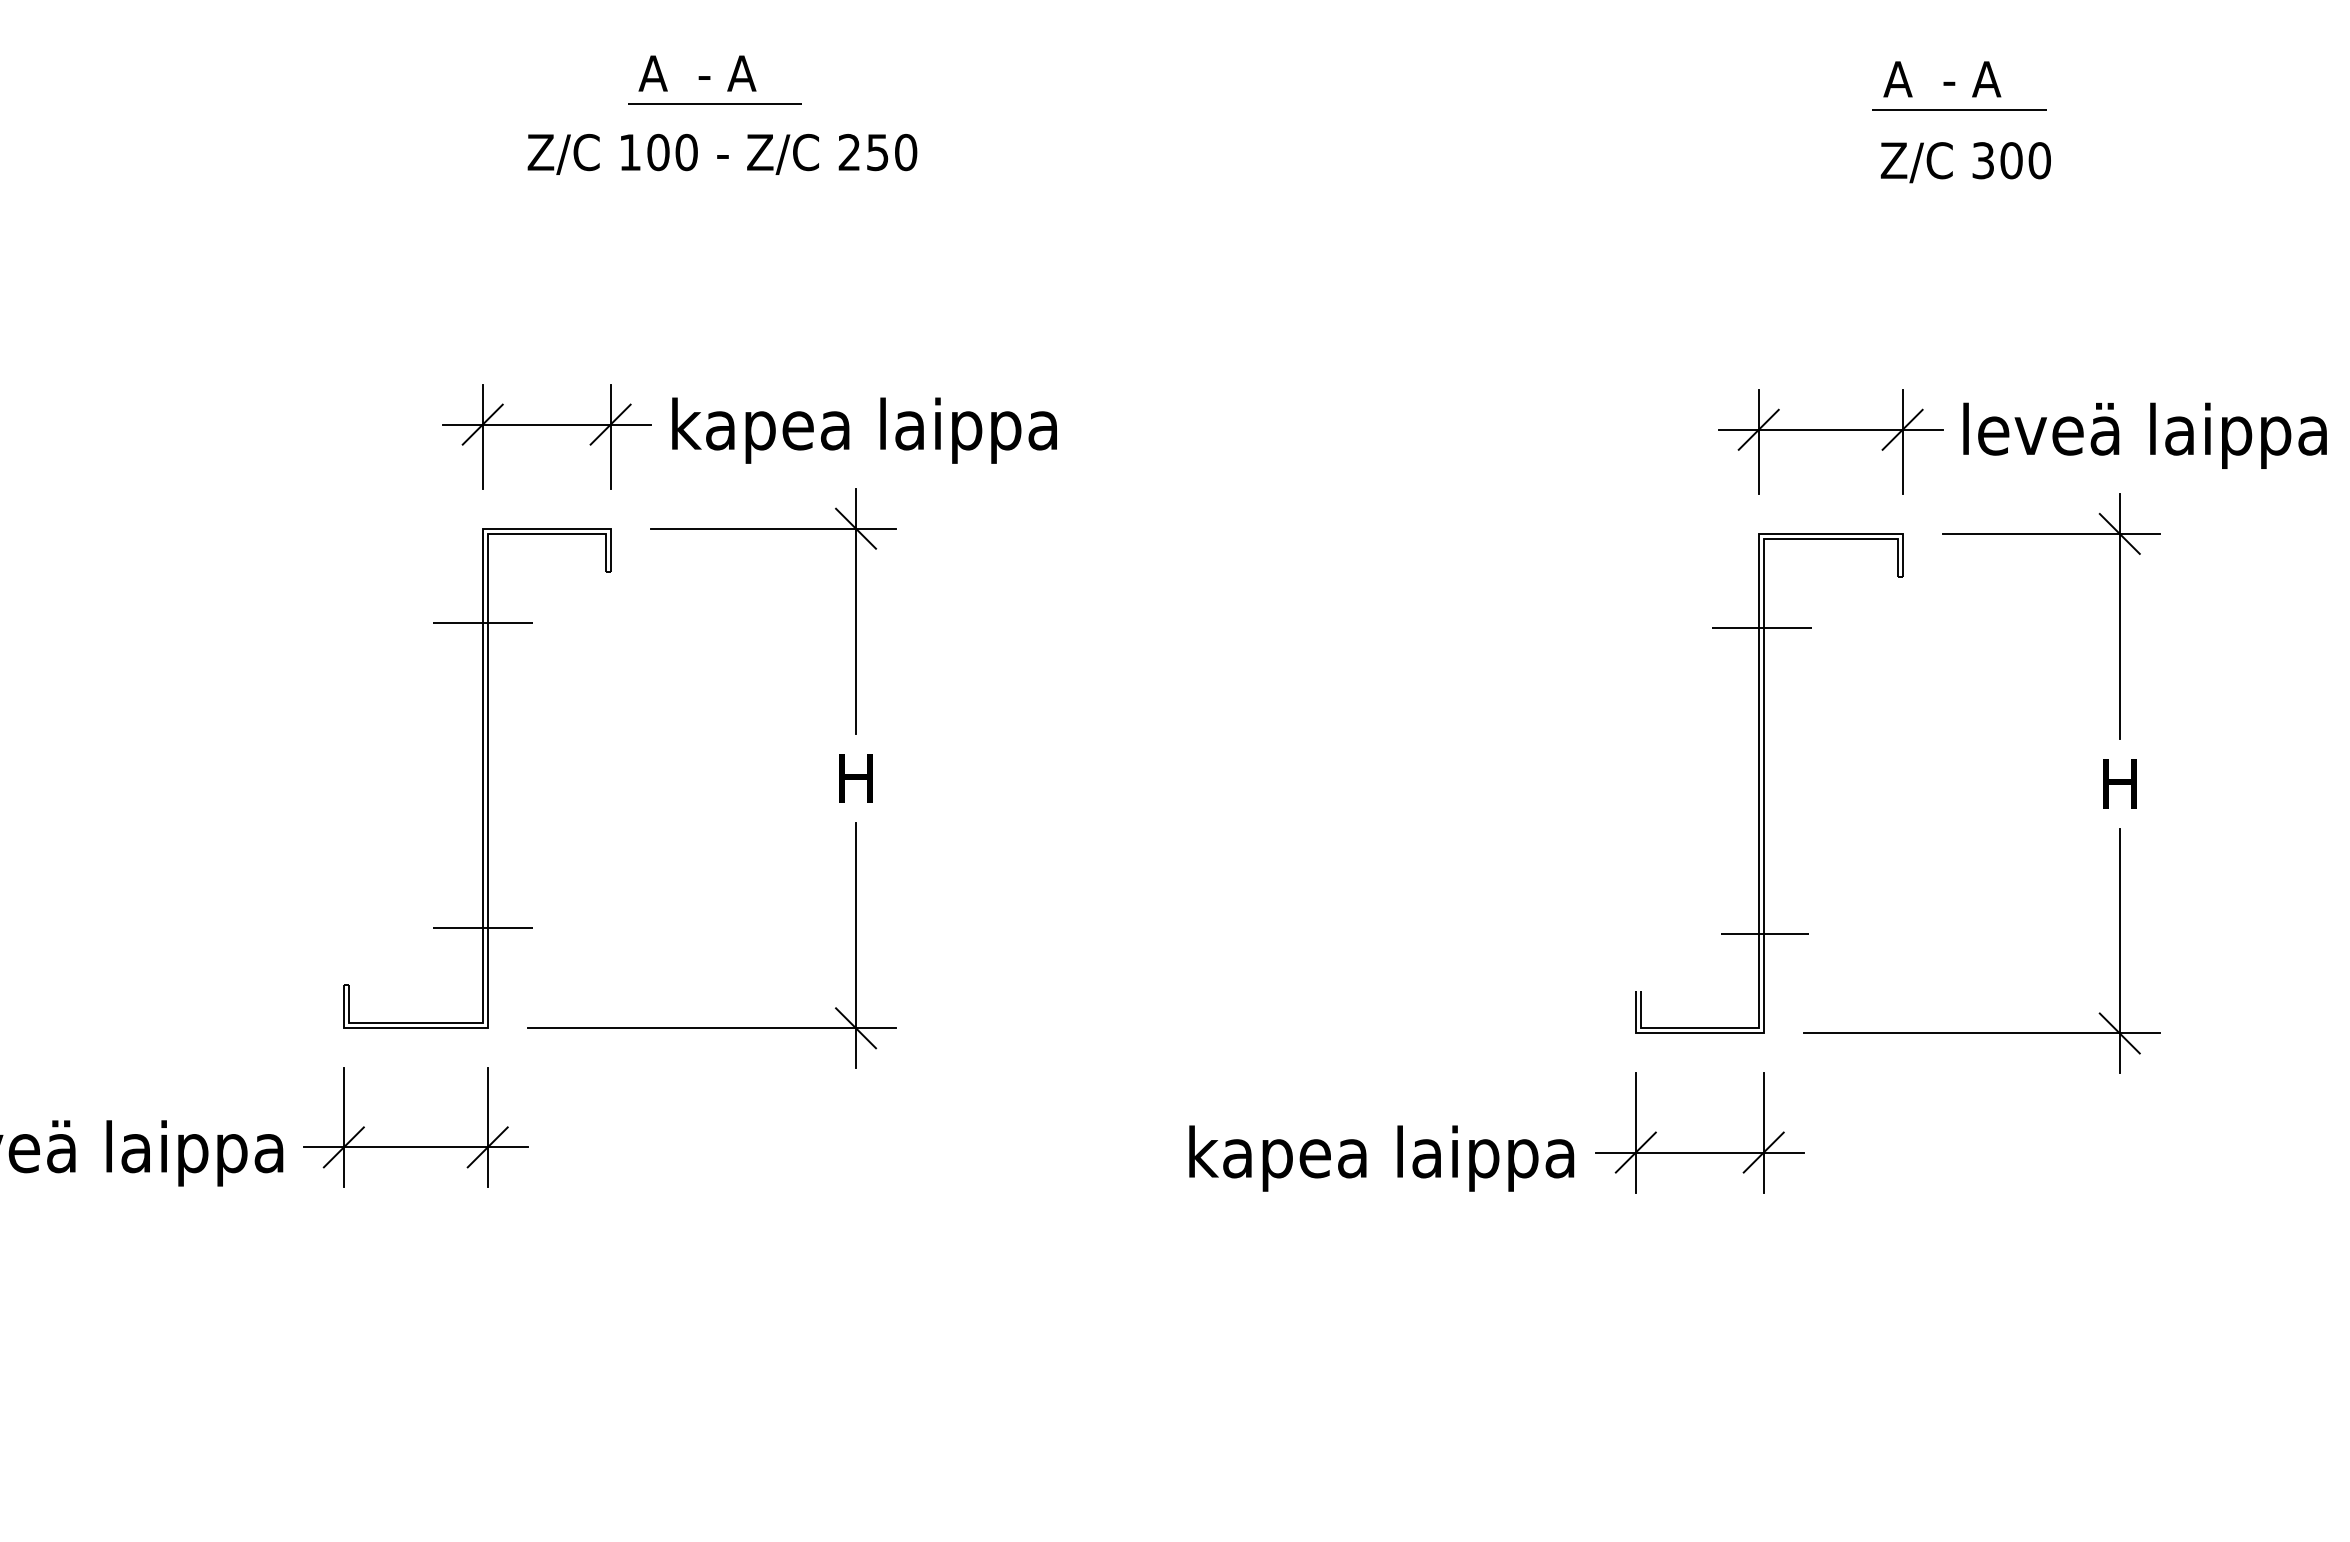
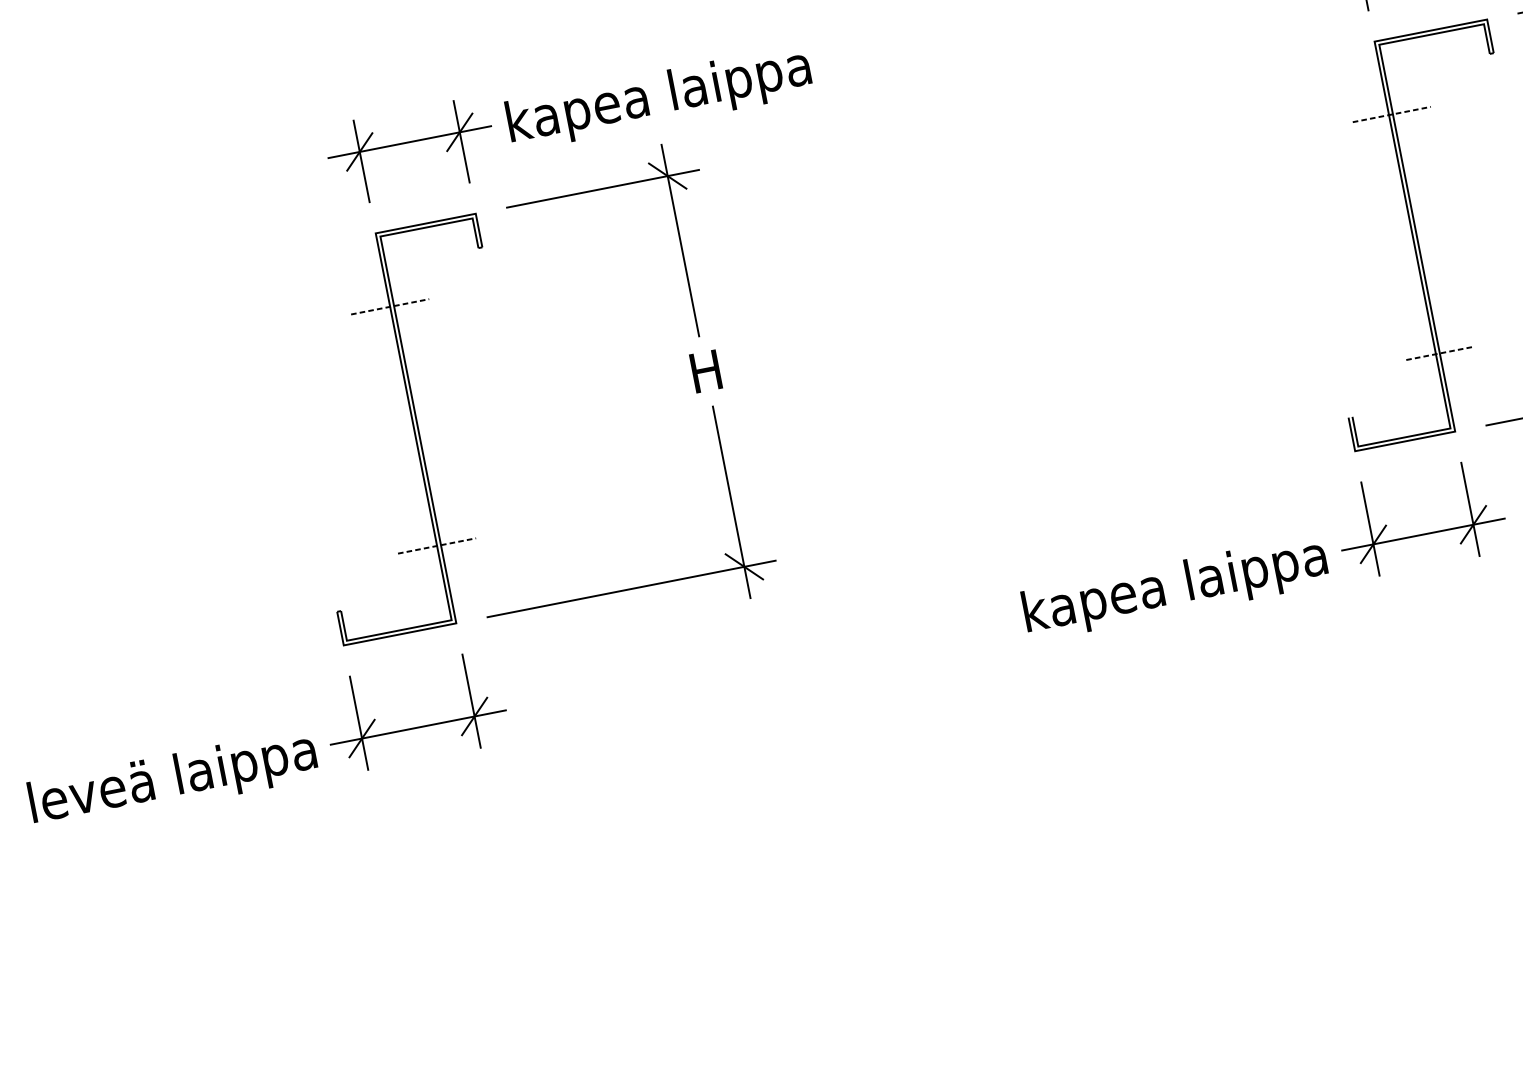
line: (482, 622) -> (389, 306), solid -> dashed
line: (1762, 627) -> (1391, 114), solid -> dashed
line: (482, 928) -> (436, 546), solid -> dashed
line: (1764, 933) -> (1440, 353), solid -> dashed

